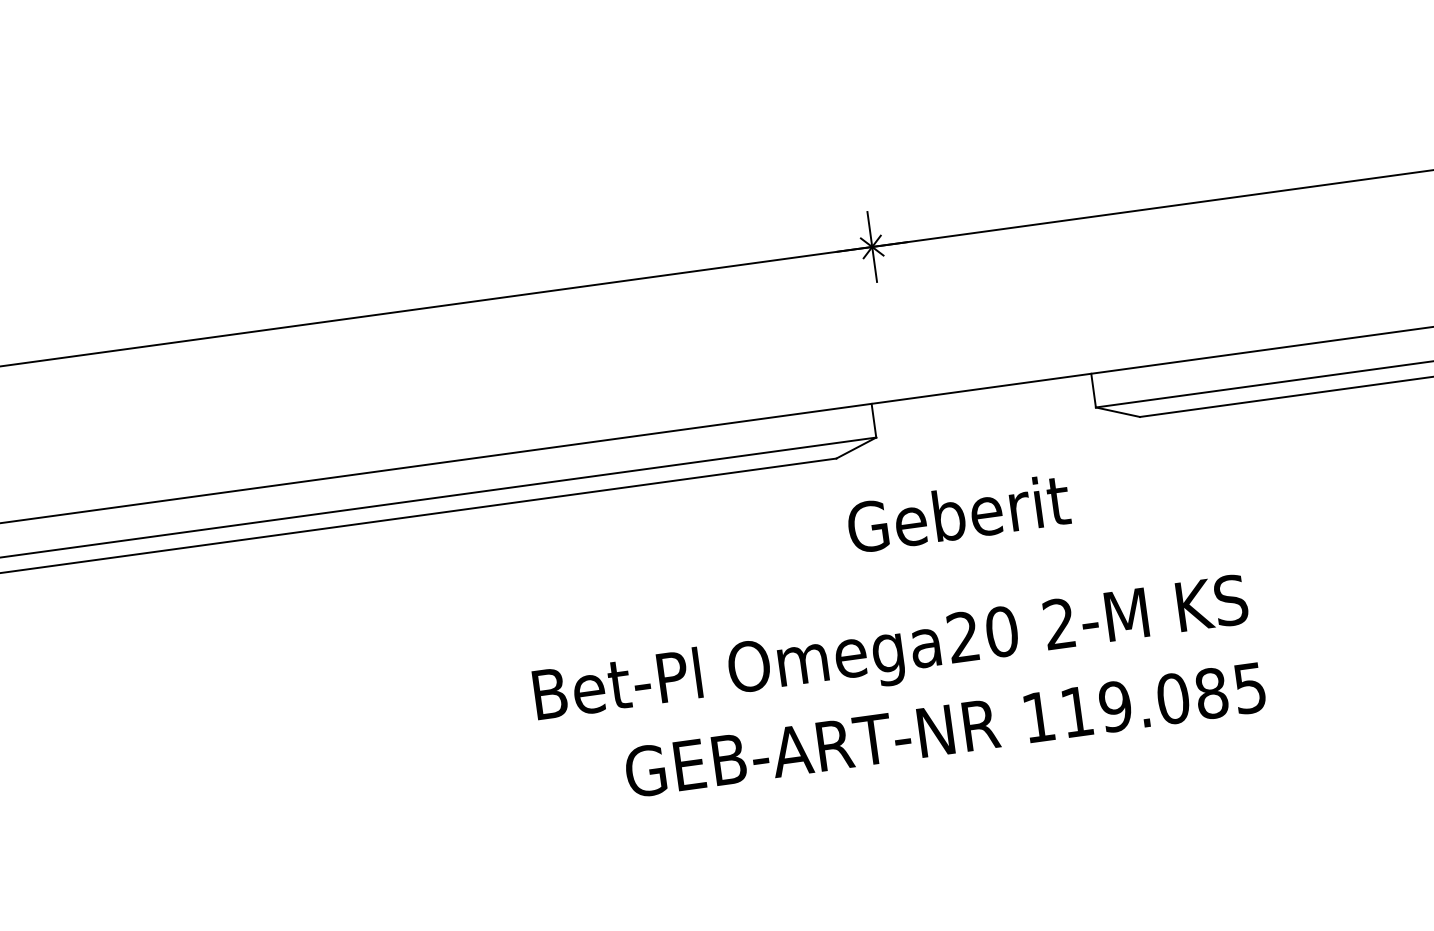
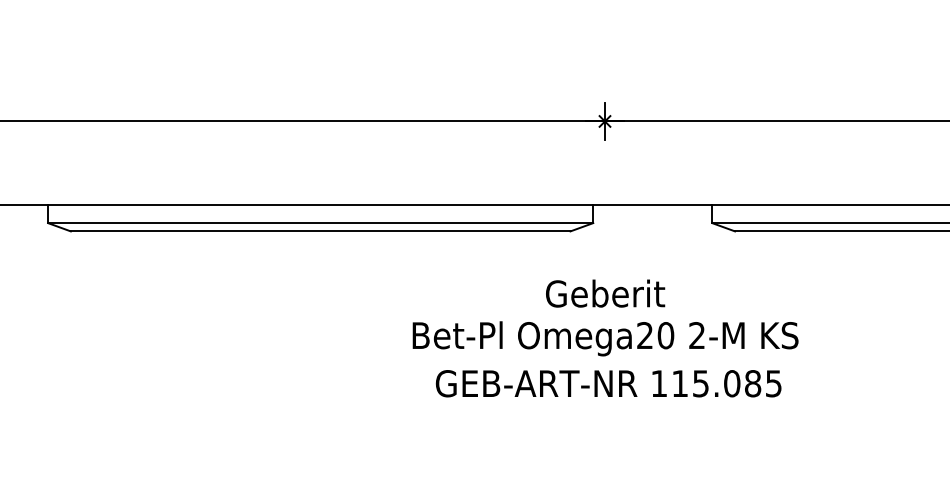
text: (958, 513) -> (605, 293), moved
text: (891, 652) -> (605, 338), moved
text: (1114, 706) -> (700, 383), 119.085 -> 115.085

